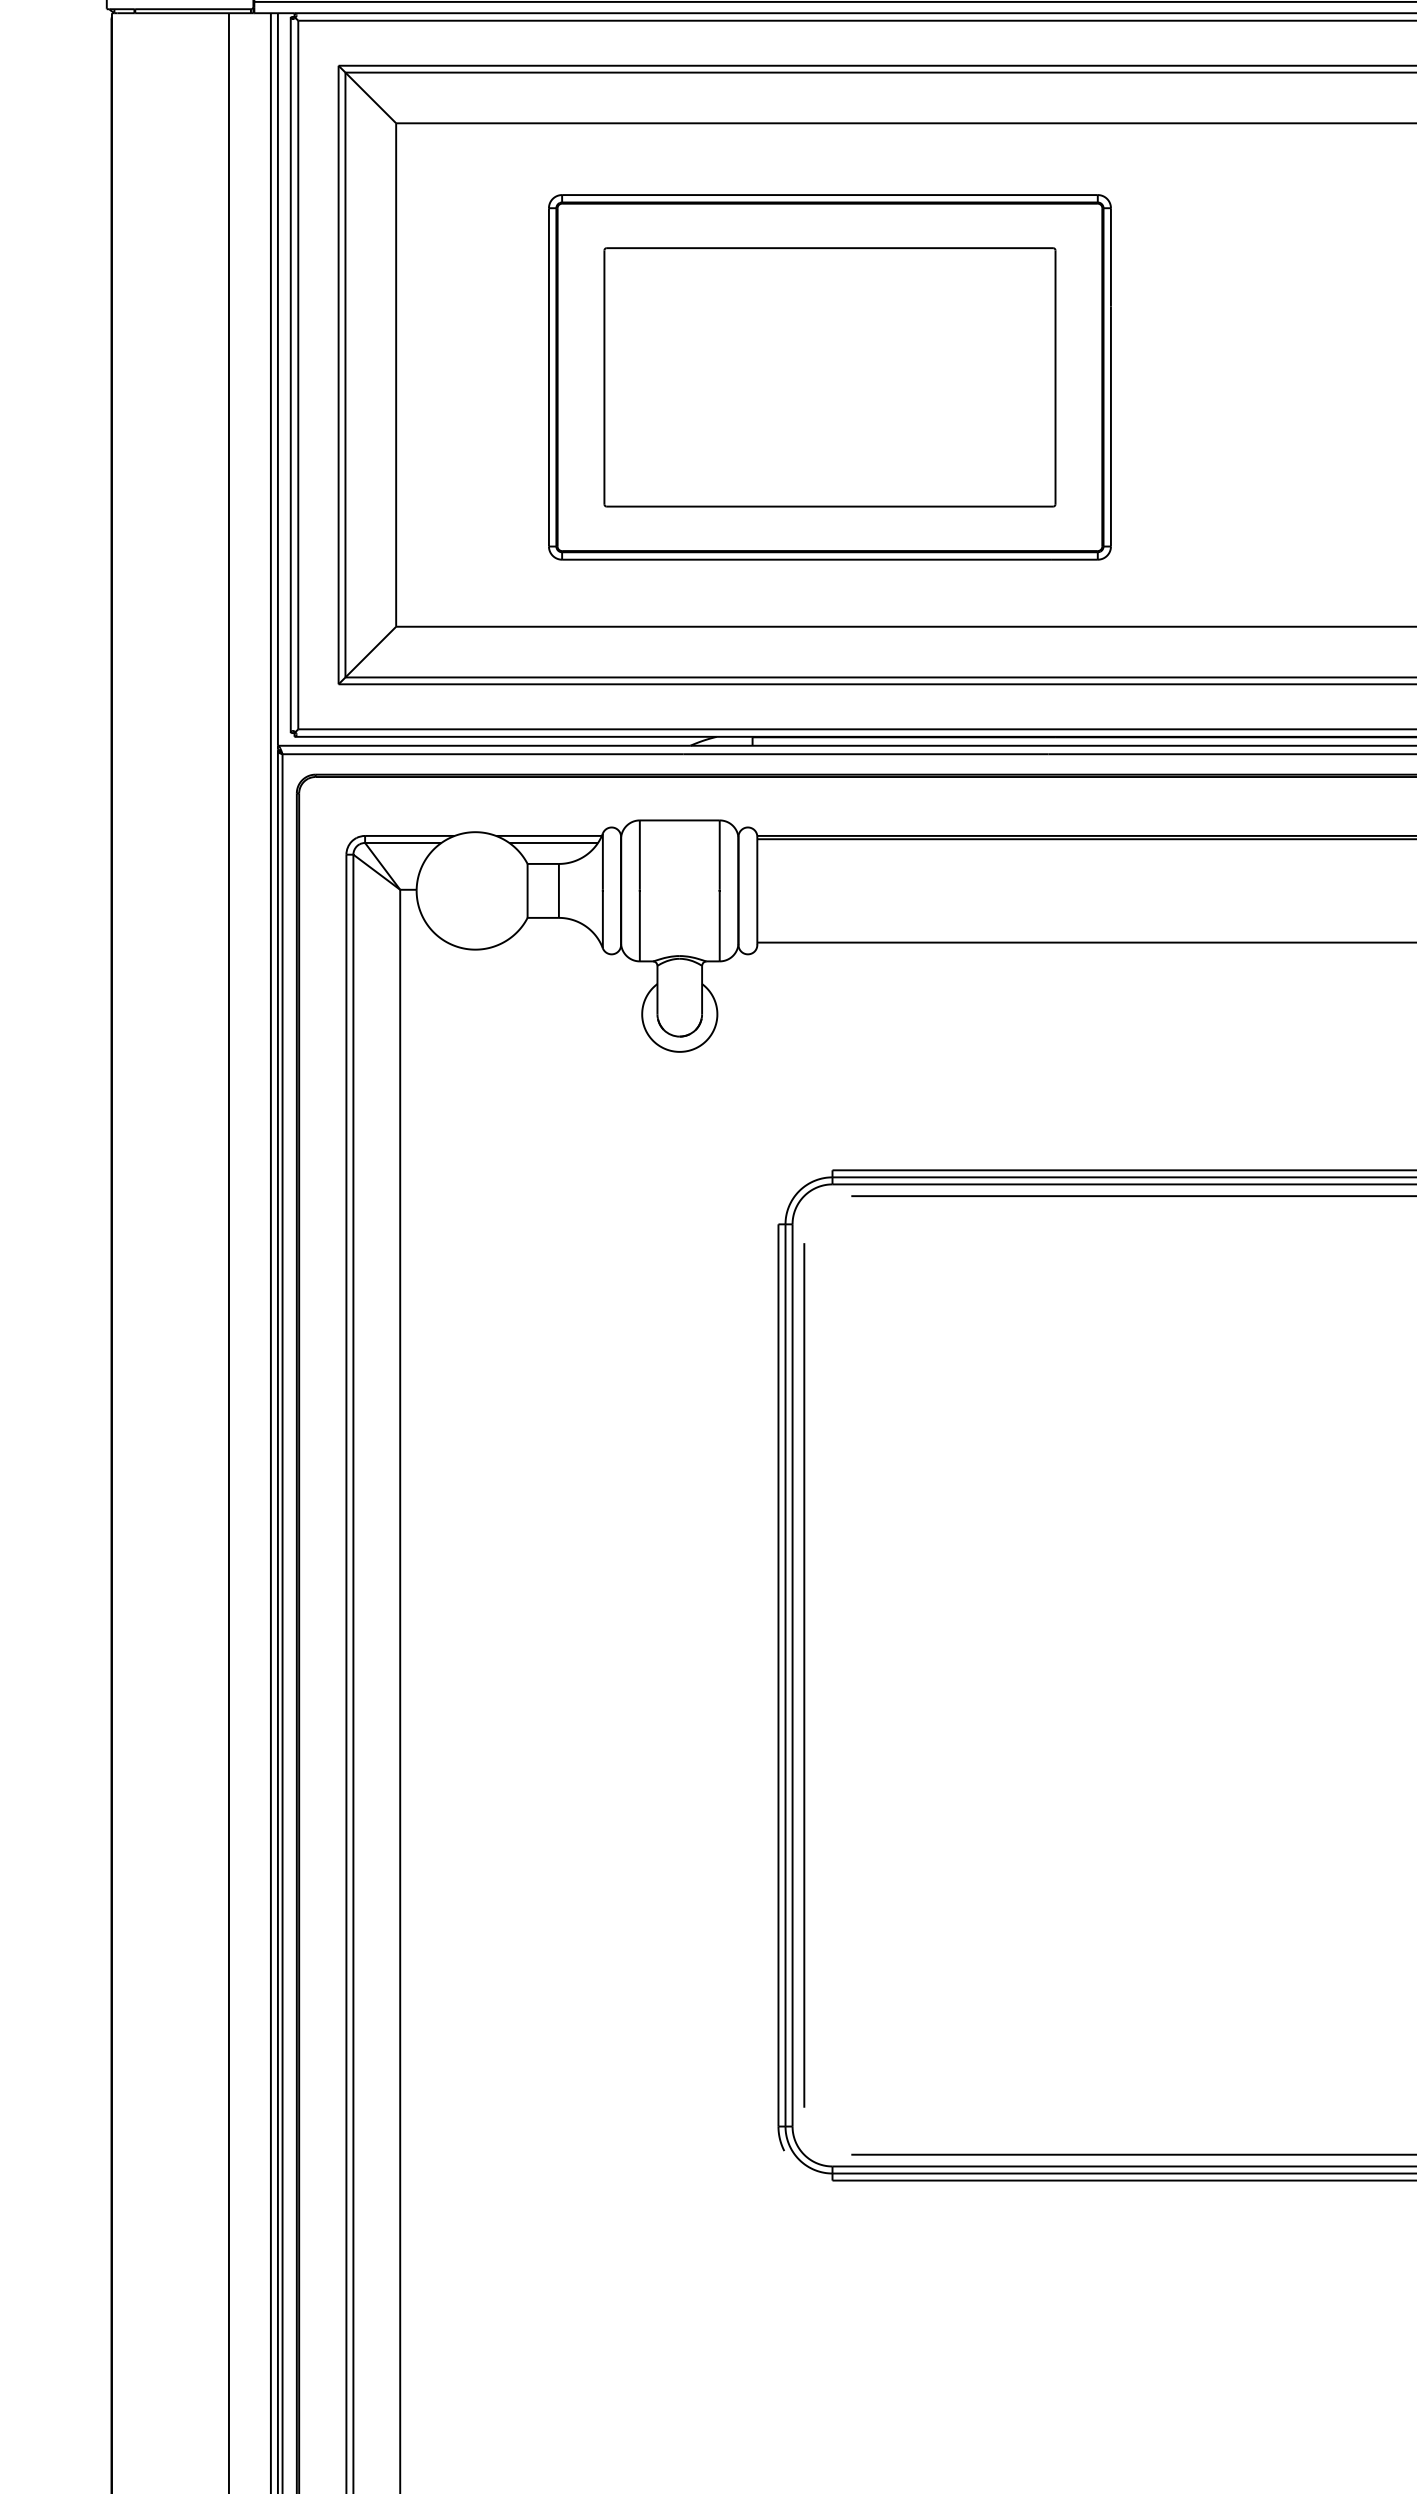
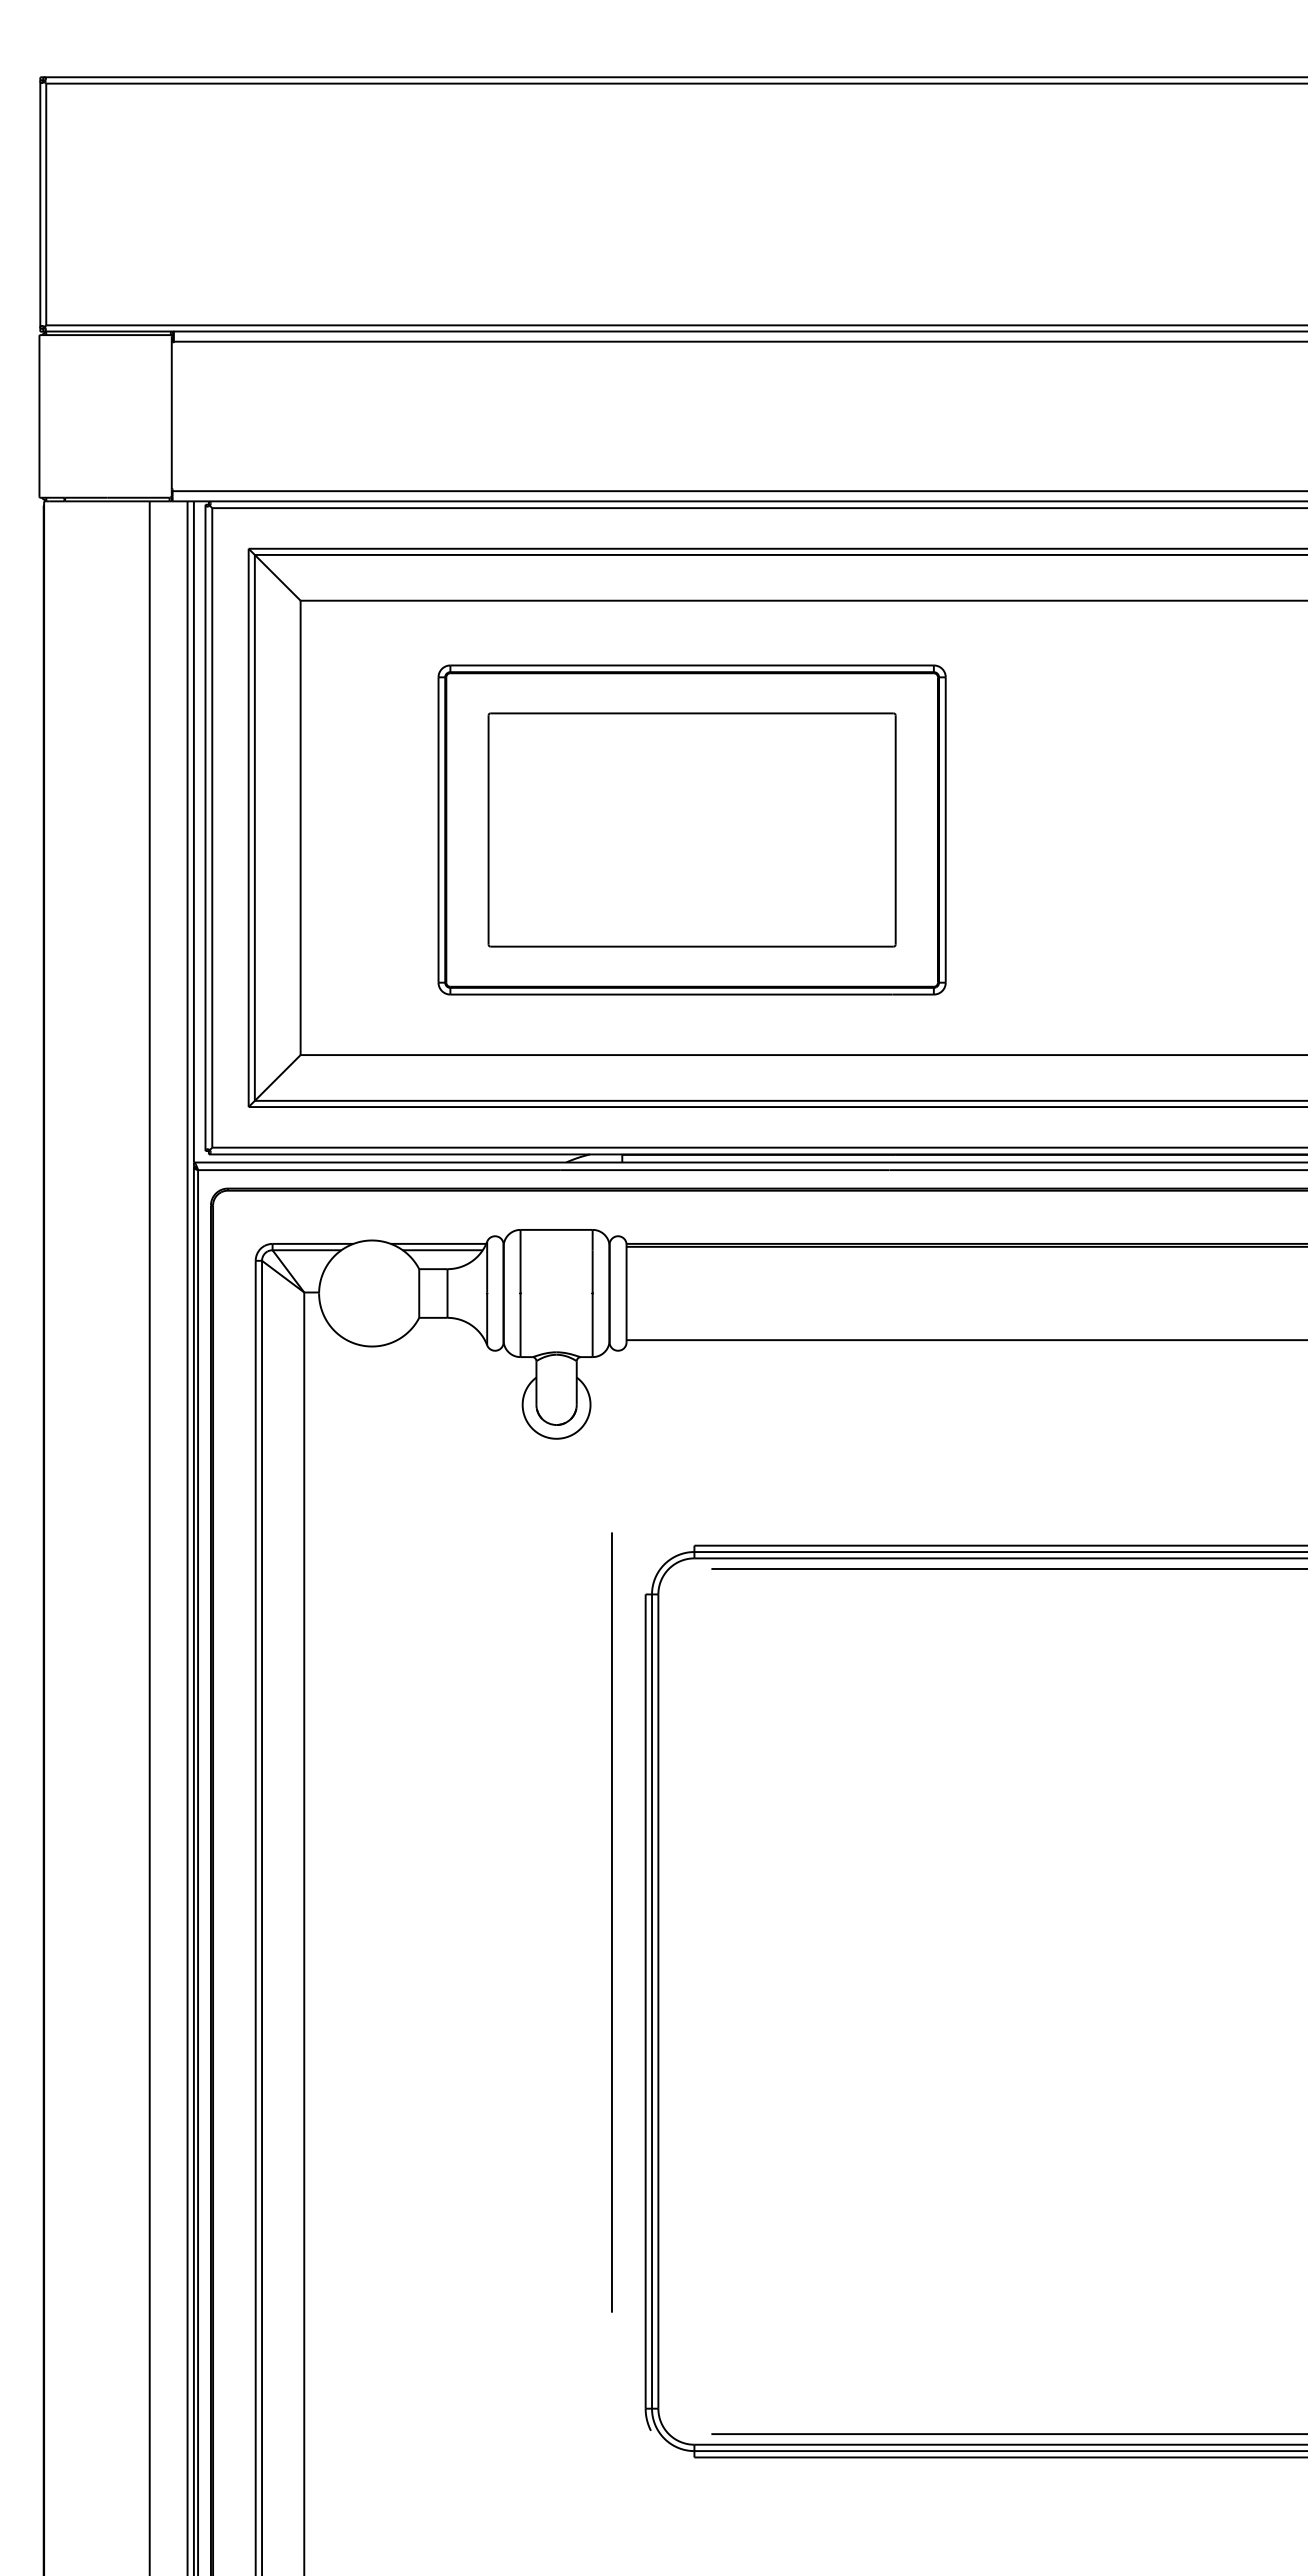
line: (803, 1675) -> (611, 1922), moved

